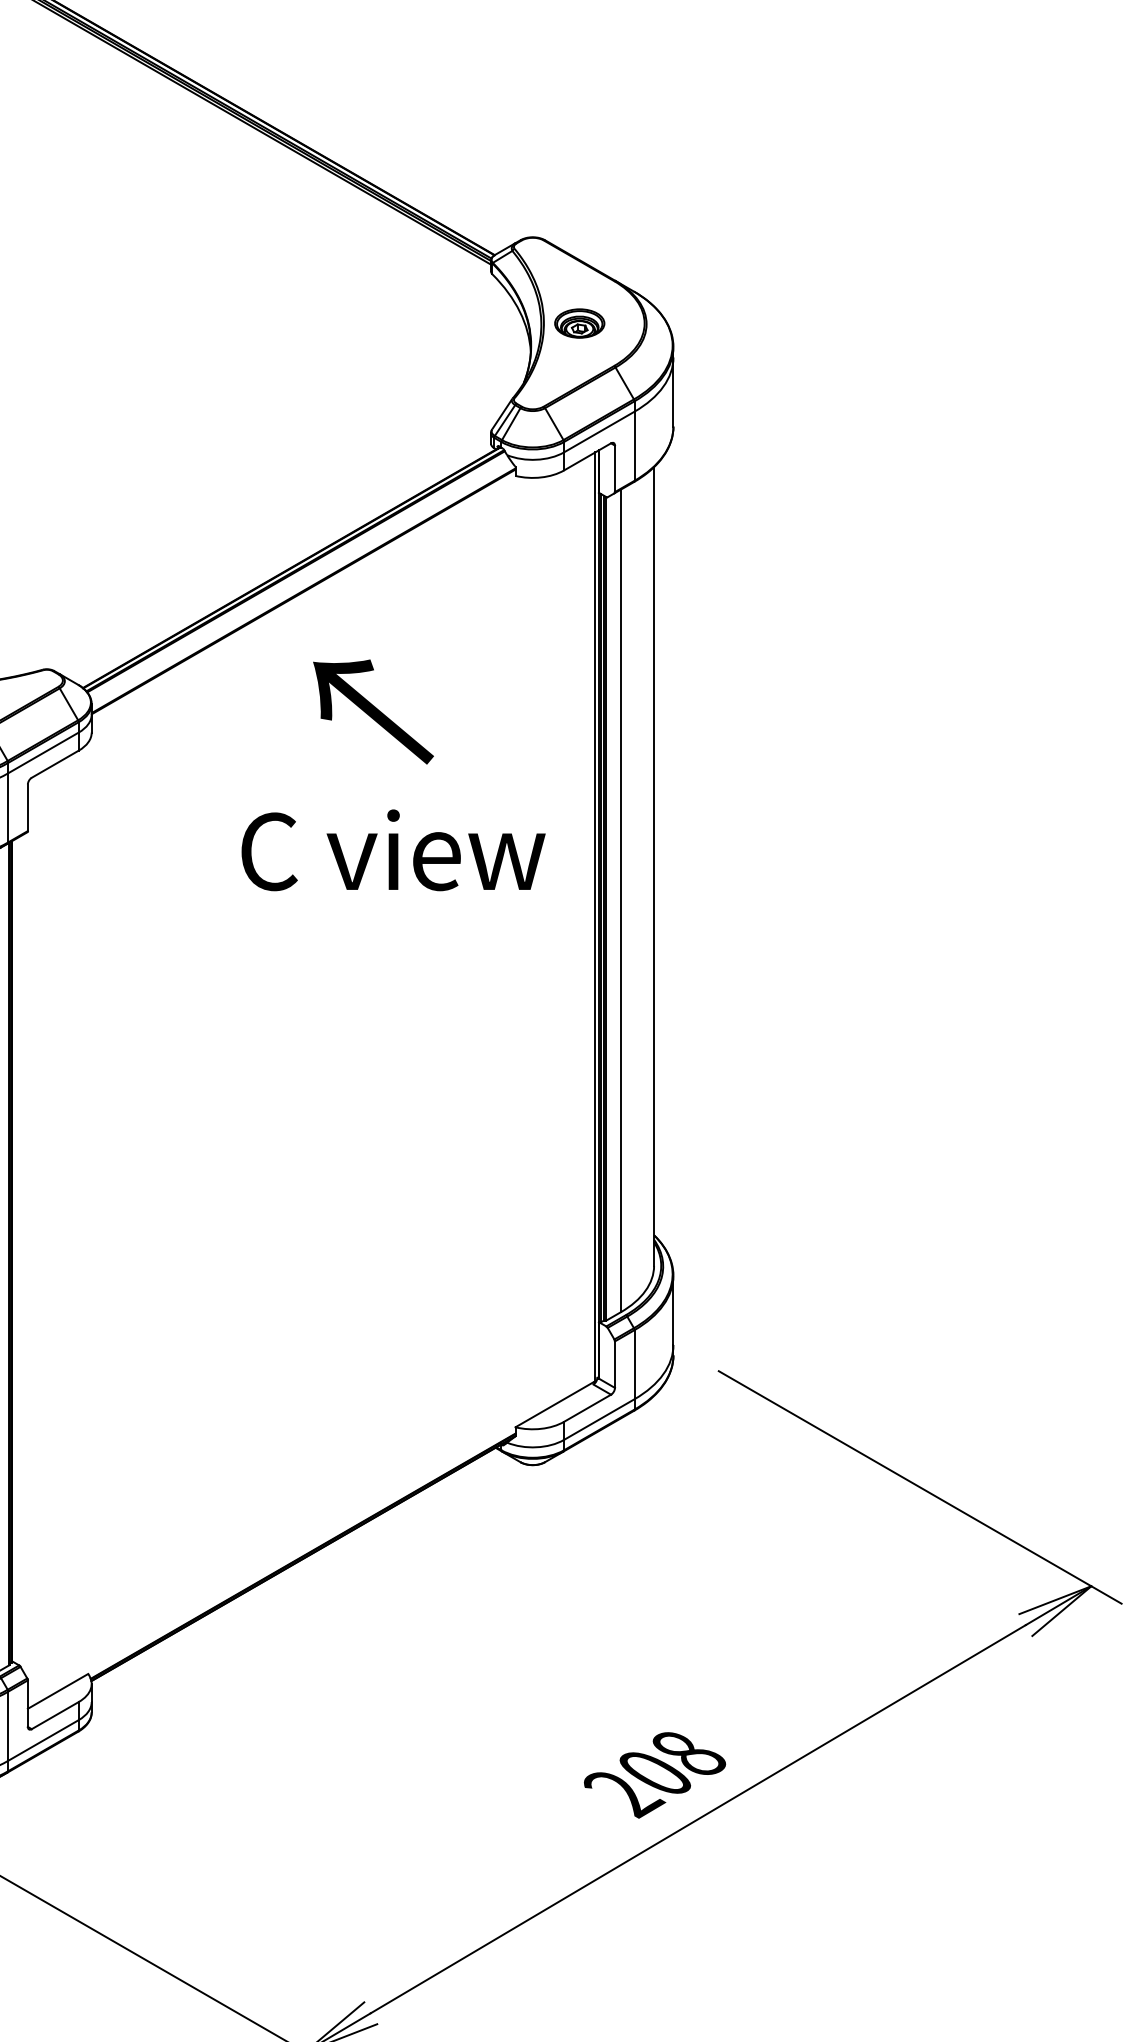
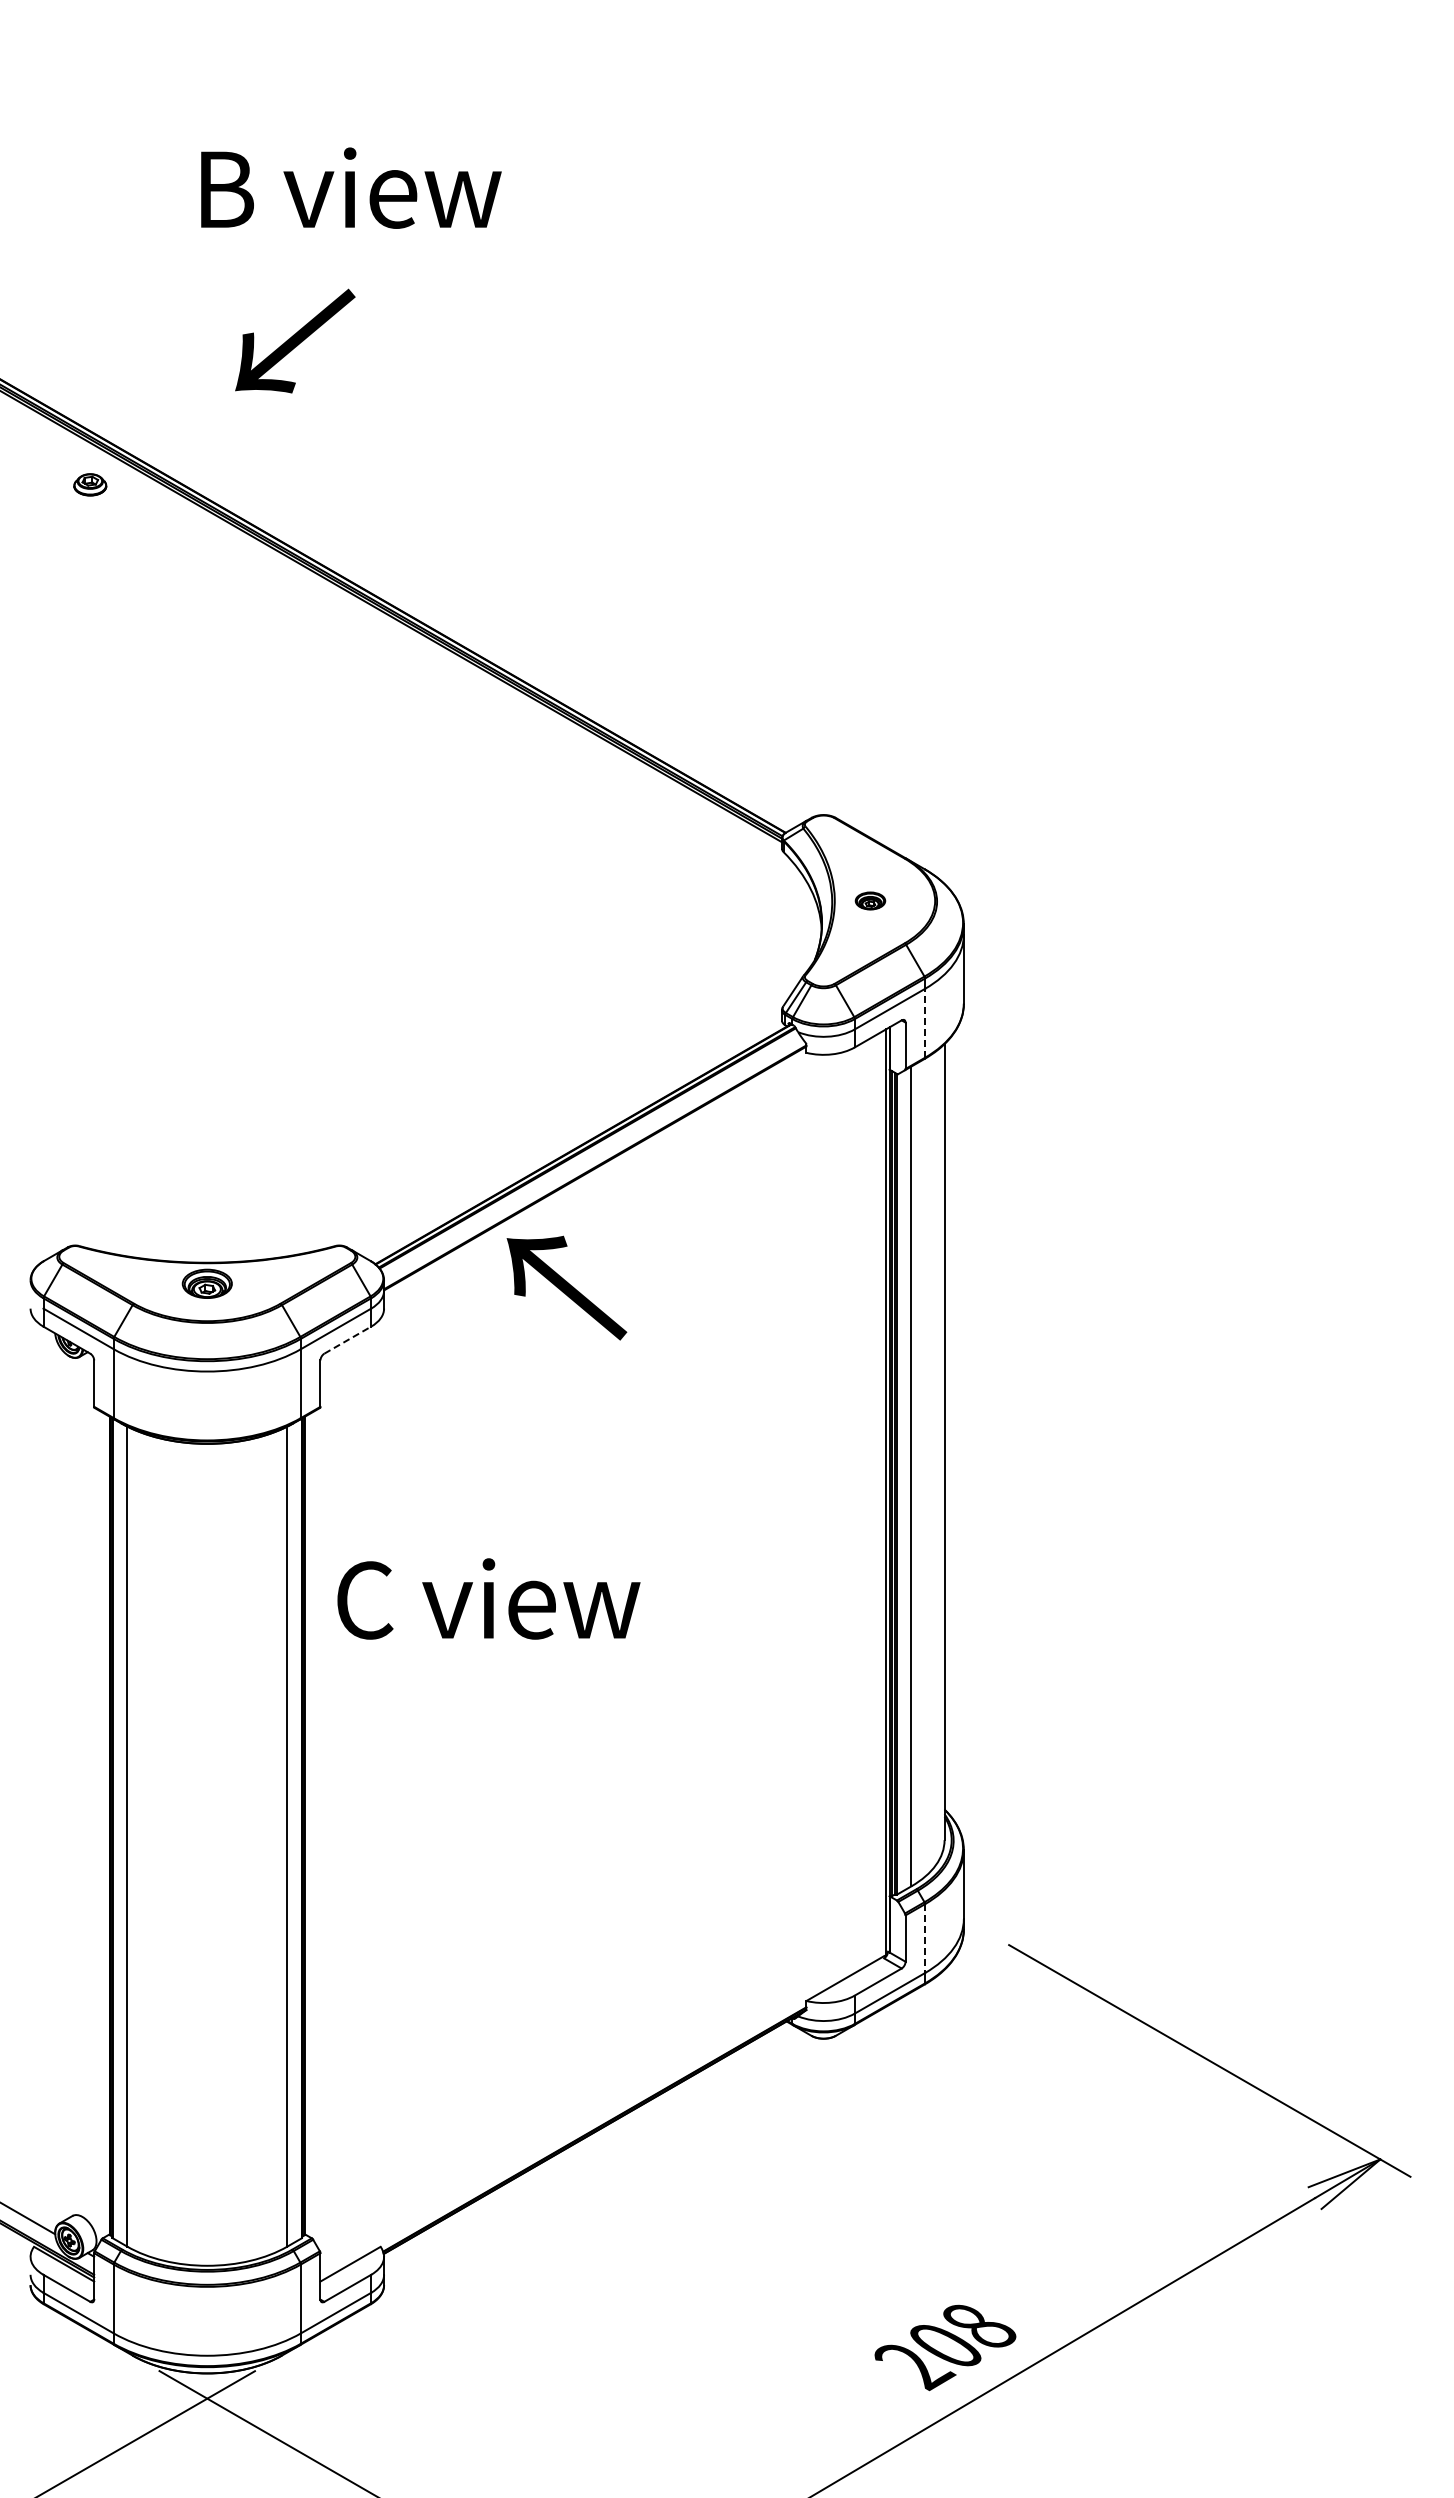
part: (579, 323) -> (870, 900), size x0.6
line: (634, 445) -> (925, 1022), solid -> dashed
text: (373, 711) -> (566, 1287), moved
line: (55, 763) -> (348, 1339), solid -> dashed
text: (393, 849) -> (488, 1598), moved
line: (634, 1365) -> (925, 1939), solid -> dashed

